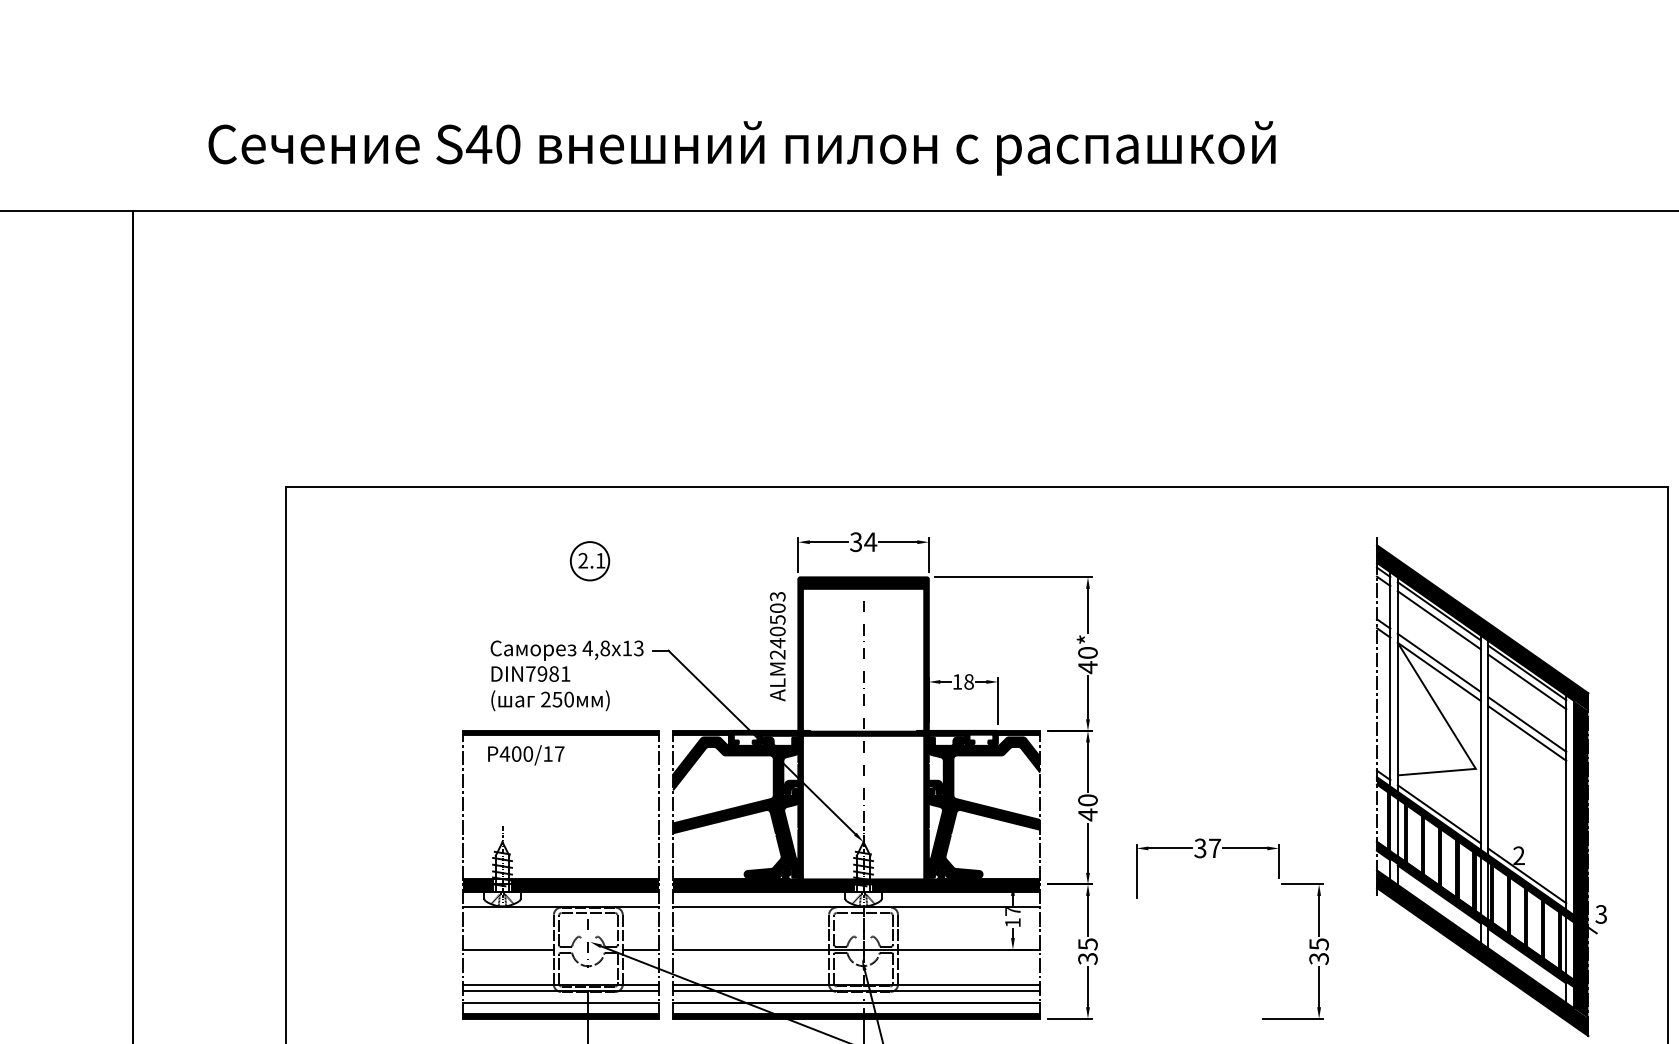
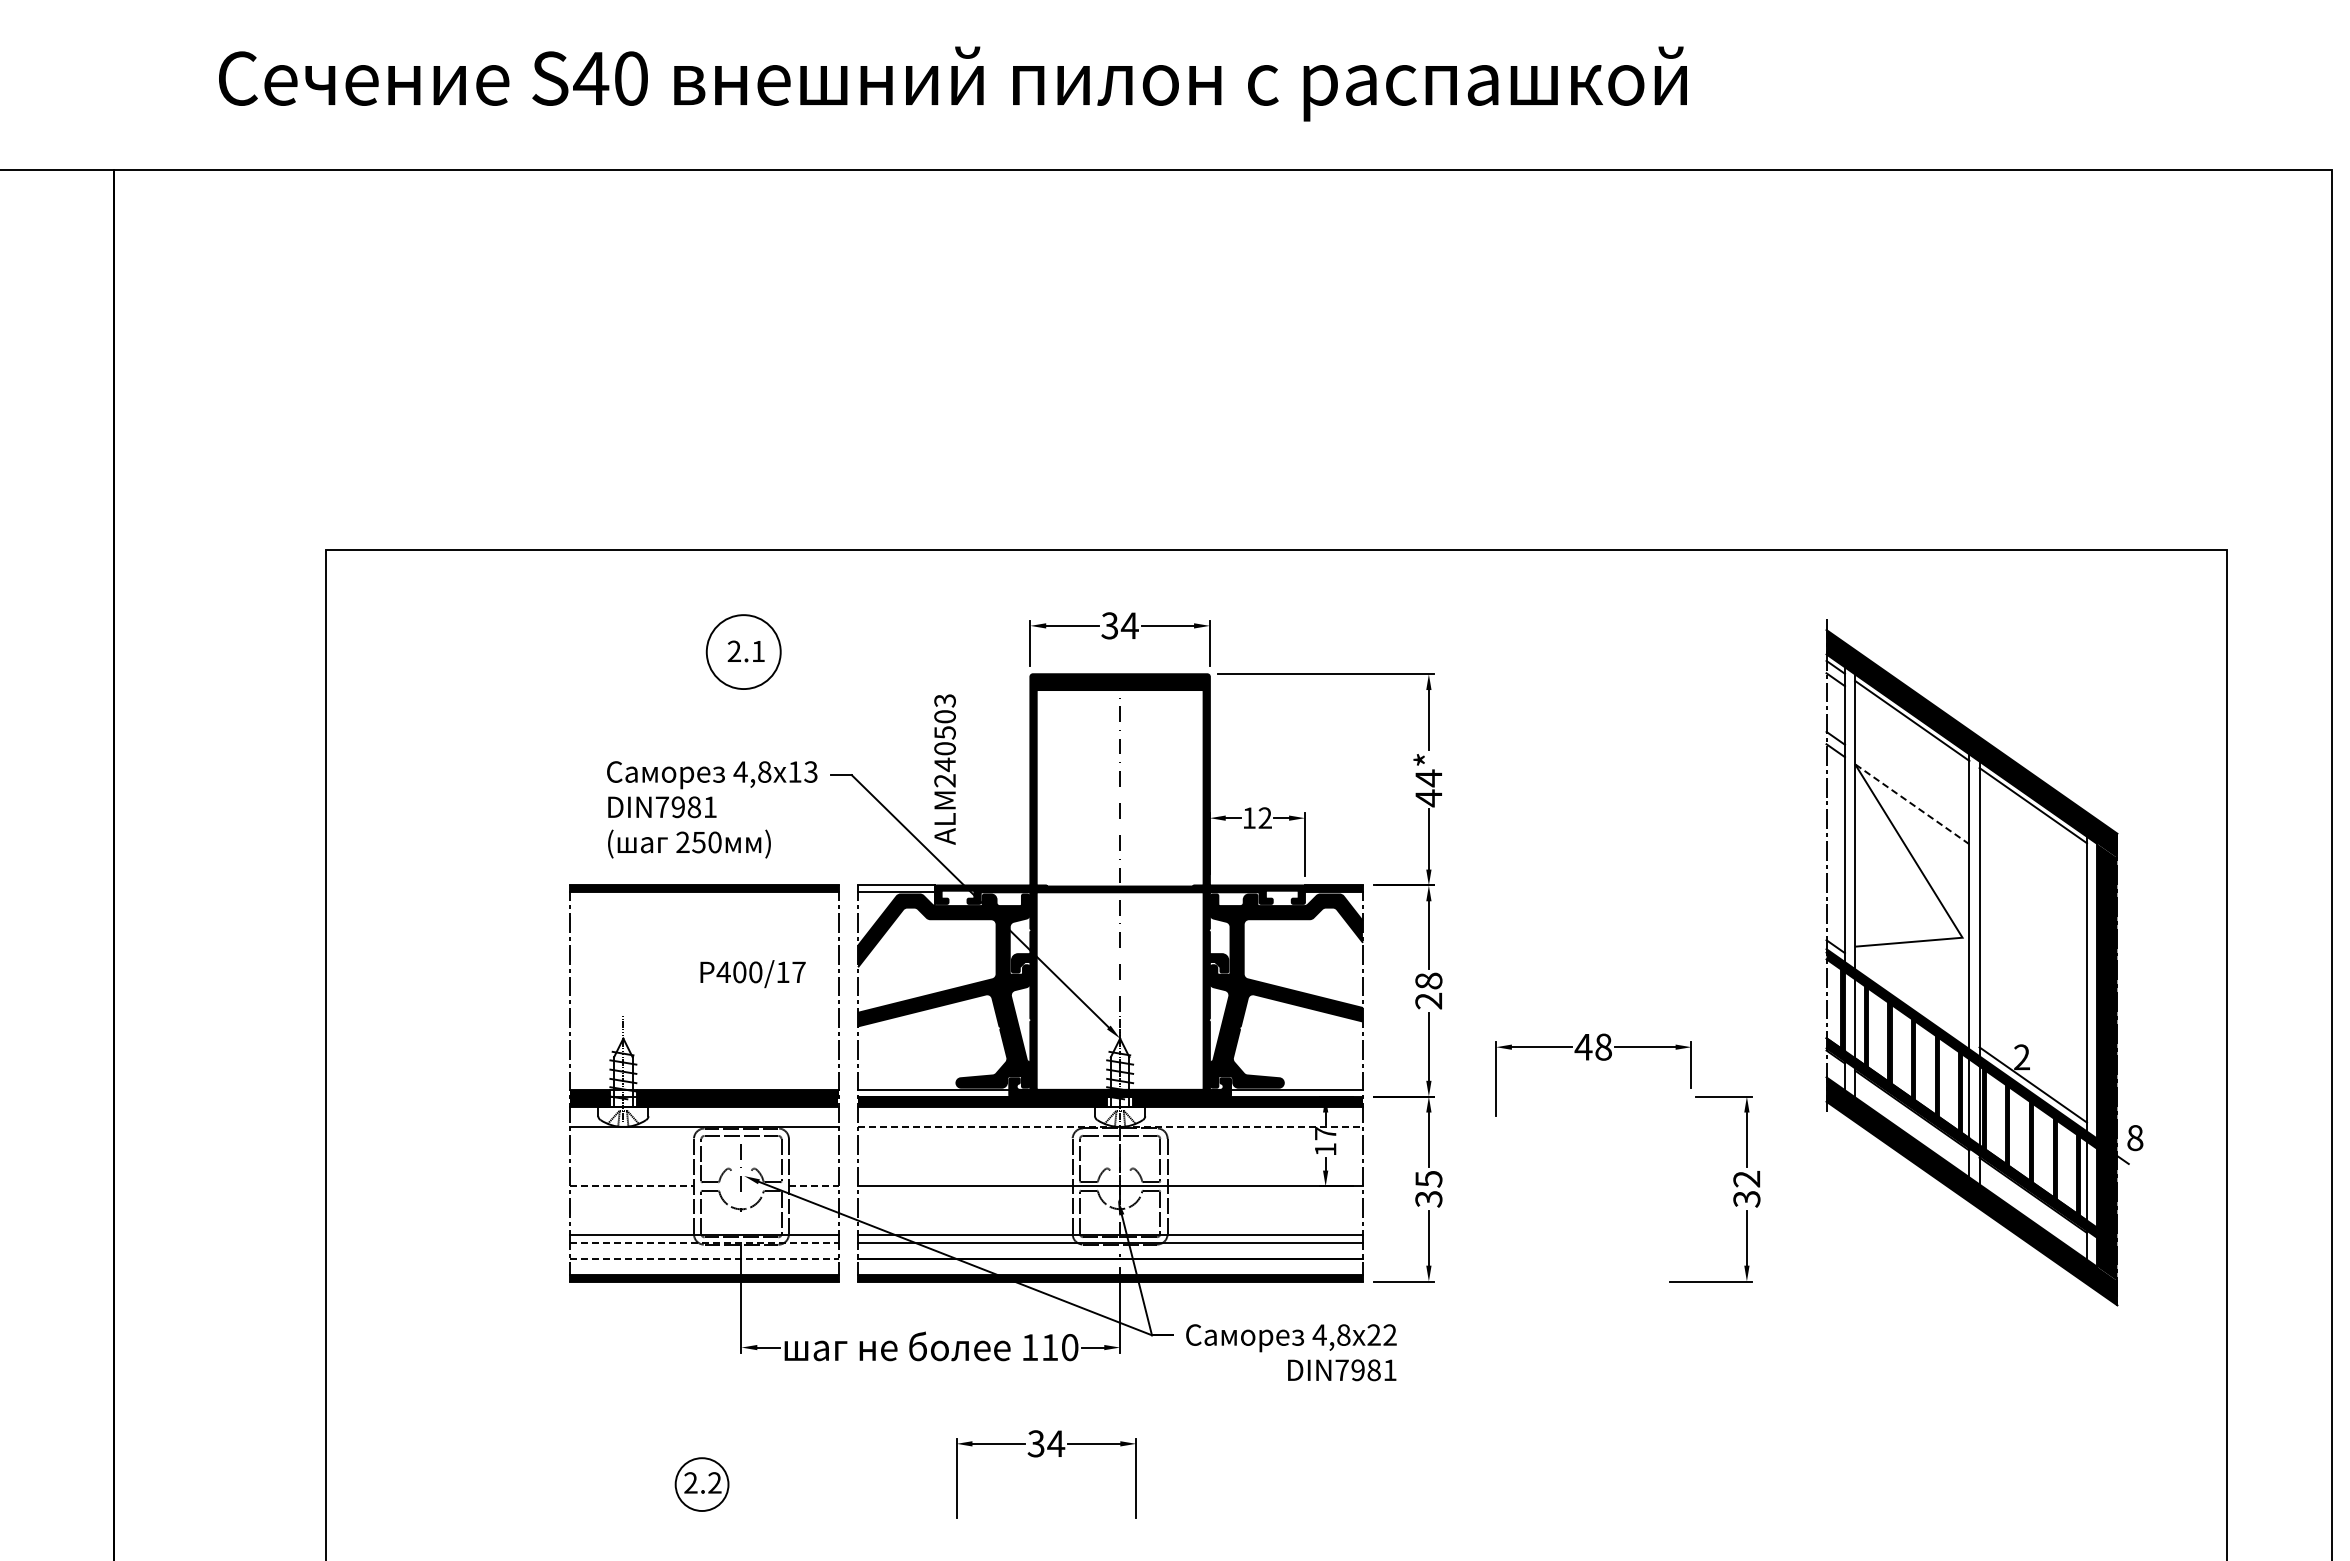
circle: (589, 560) -> (743, 651), size x1.4
line: (1439, 620) -> (1912, 733), removed
text: (777, 646) -> (944, 769), moved
text: (1087, 653) -> (1428, 778), 40* -> 44*
line: (1439, 662) -> (1912, 791), removed
line: (1439, 672) -> (1912, 804), solid -> dashed
text: (968, 681) -> (1264, 817), 18 -> 12
line: (1526, 681) -> (2032, 817), removed
line: (1526, 724) -> (2032, 876), removed
fill: (701, 733) -> (896, 888), removed
line: (1526, 733) -> (2032, 888), removed
text: (525, 755) -> (752, 974), moved
text: (1087, 807) -> (1428, 991), 40 -> 28
line: (1439, 814) -> (1912, 1000), removed
text: (1206, 847) -> (1592, 1046), 37 -> 48
fill: (727, 881) -> (933, 1092), removed
fill: (992, 881) -> (1297, 1092), removed
line: (856, 906) -> (1110, 1127), solid -> dashed
text: (1601, 914) -> (2135, 1137), 3 -> 8
text: (1318, 944) -> (1746, 1179), 35 -> 32
line: (509, 949) -> (632, 1186), solid -> dashed
line: (641, 949) -> (814, 1186), solid -> dashed
line: (561, 991) -> (704, 1243), solid -> dashed
line: (561, 1002) -> (704, 1259), solid -> dashed

